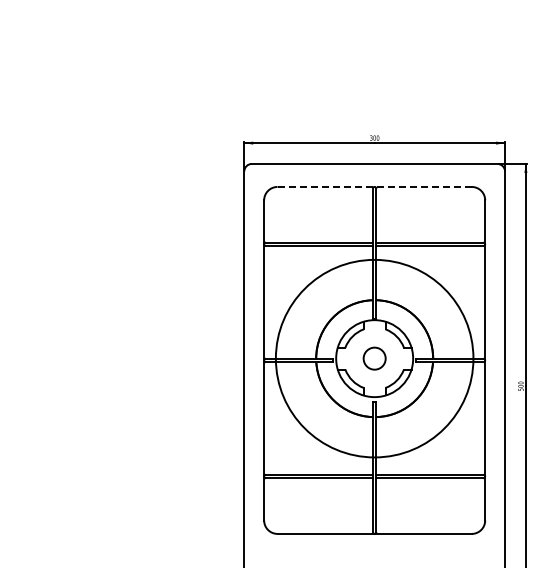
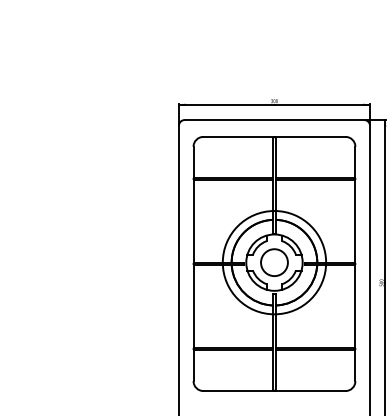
line: (374, 186) -> (274, 136), dashed -> solid
circle: (374, 358) -> (274, 262), size x0.71
circle: (374, 358) -> (274, 262), size x1.67

